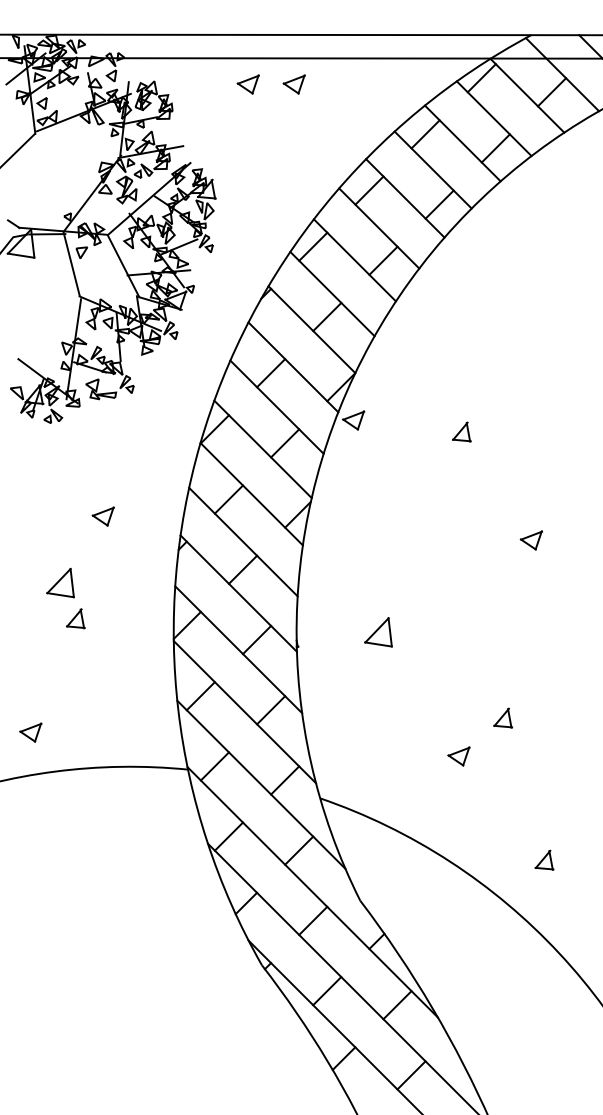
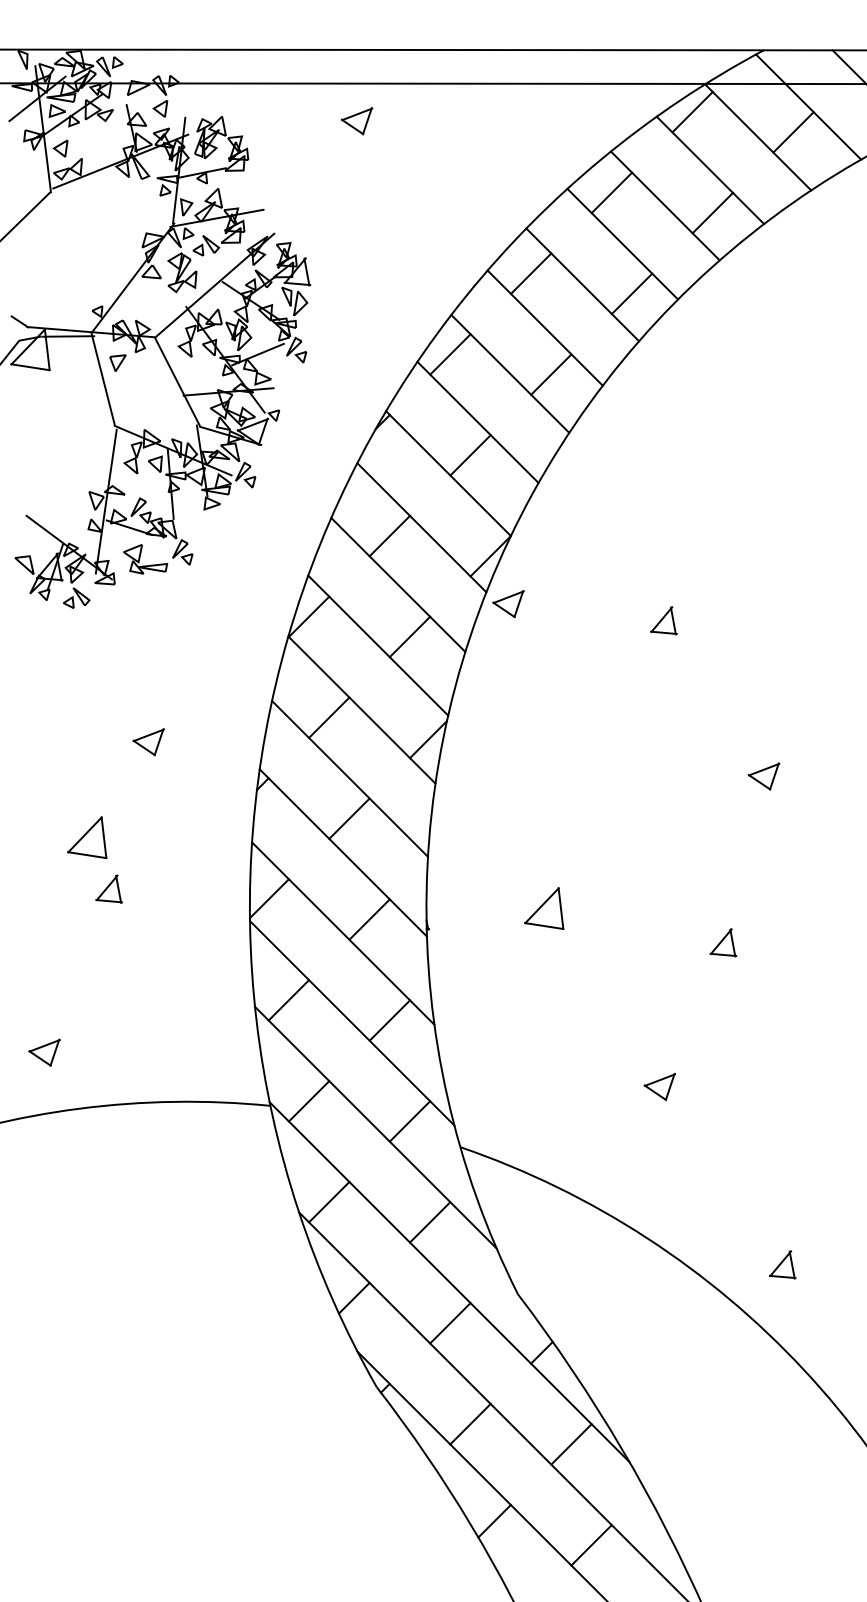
part: (293, 84) -> (422, 121), removed
part: (502, 717) -> (722, 941), moved
part: (544, 859) -> (782, 1263), moved

